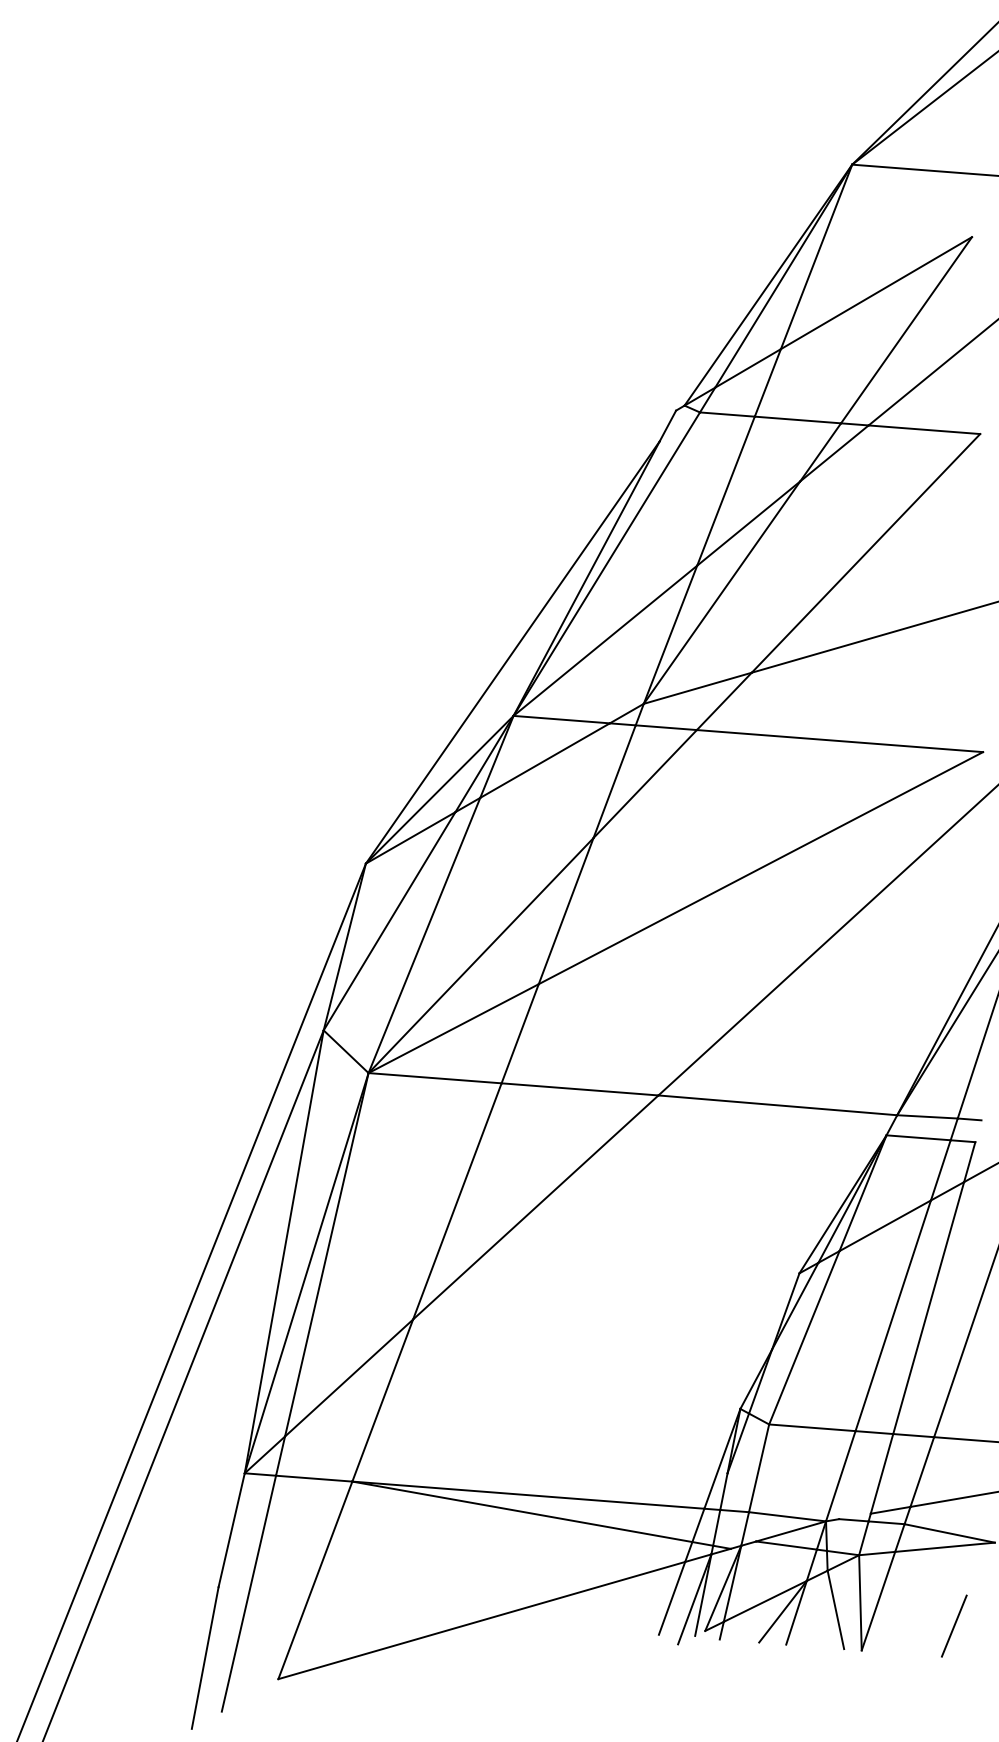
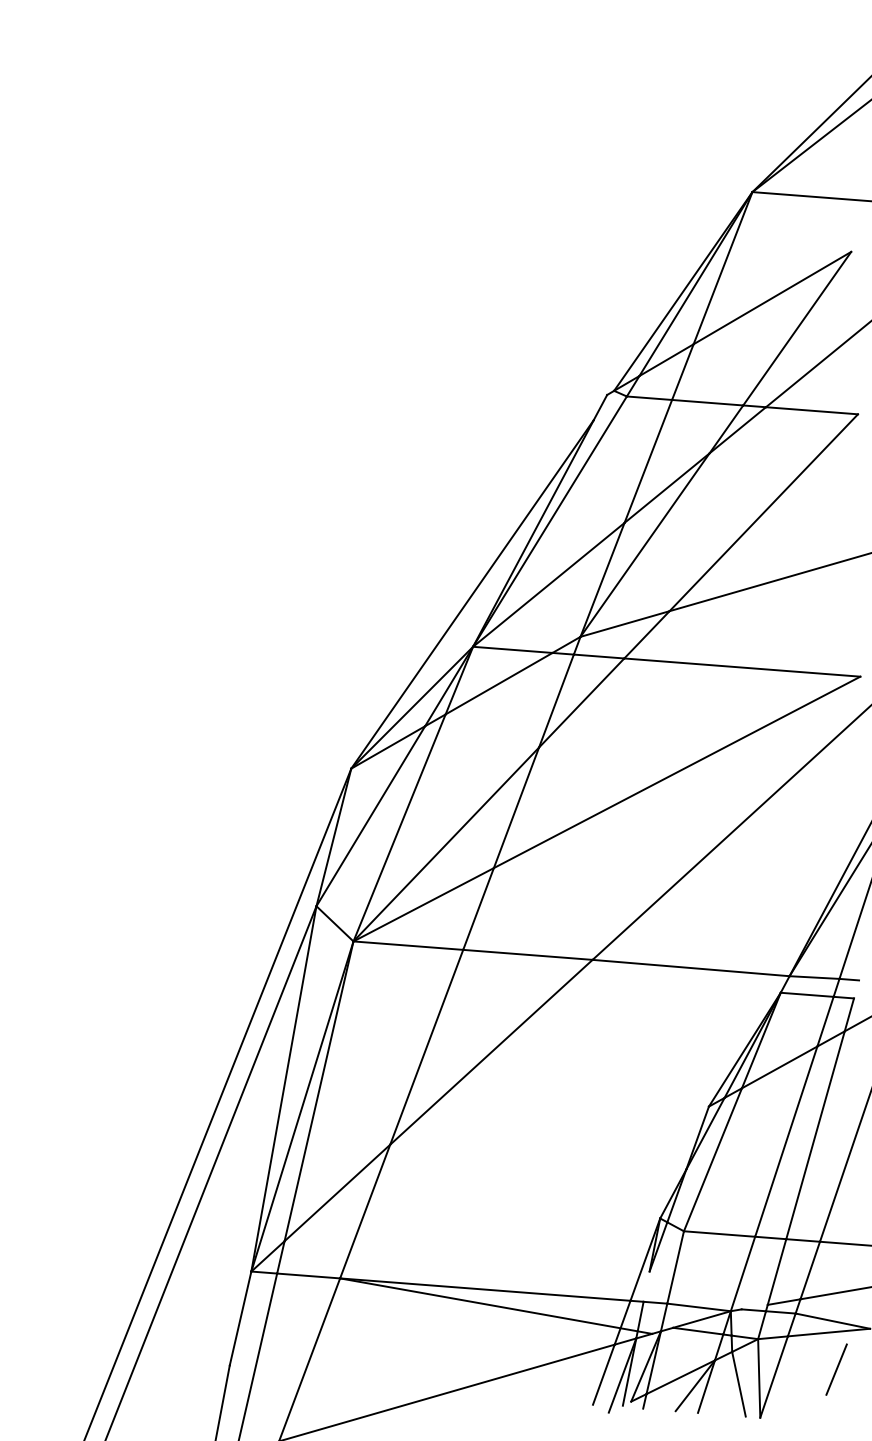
line: (723, 1491) -> (646, 1286), removed
line: (954, 1625) -> (836, 1369), moved

